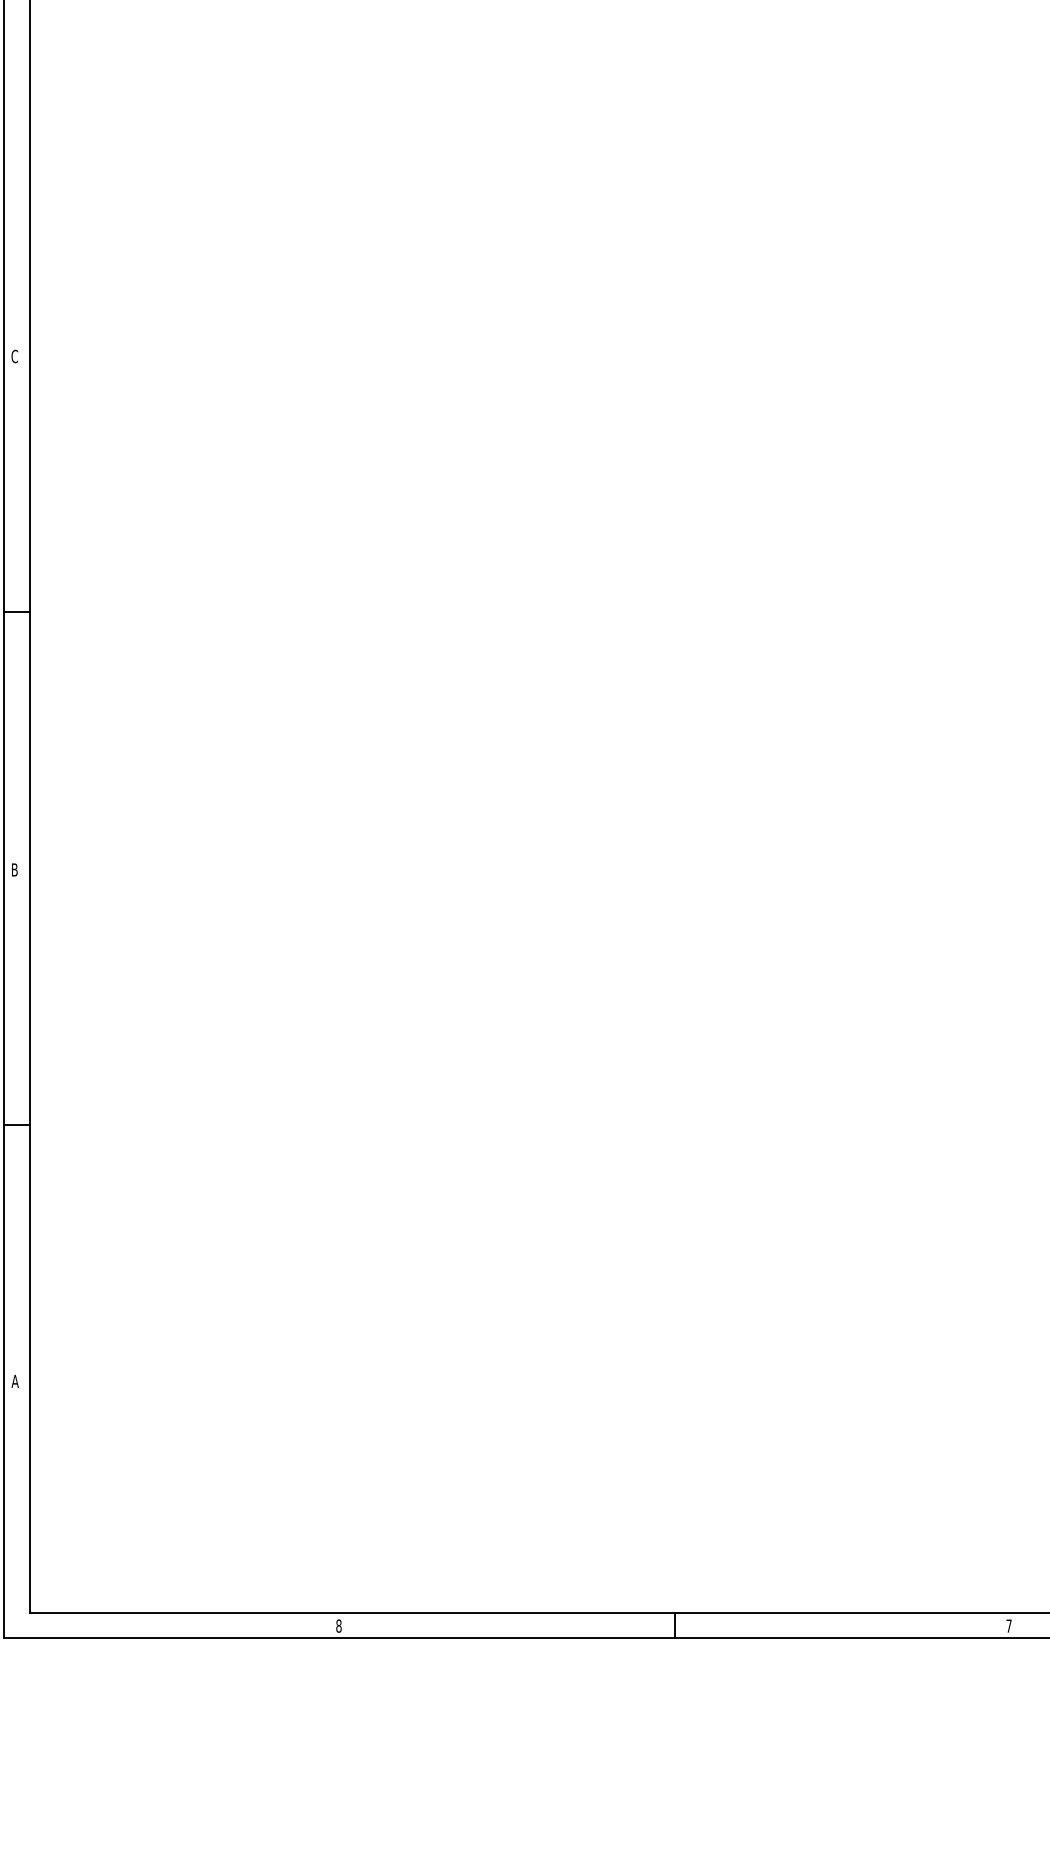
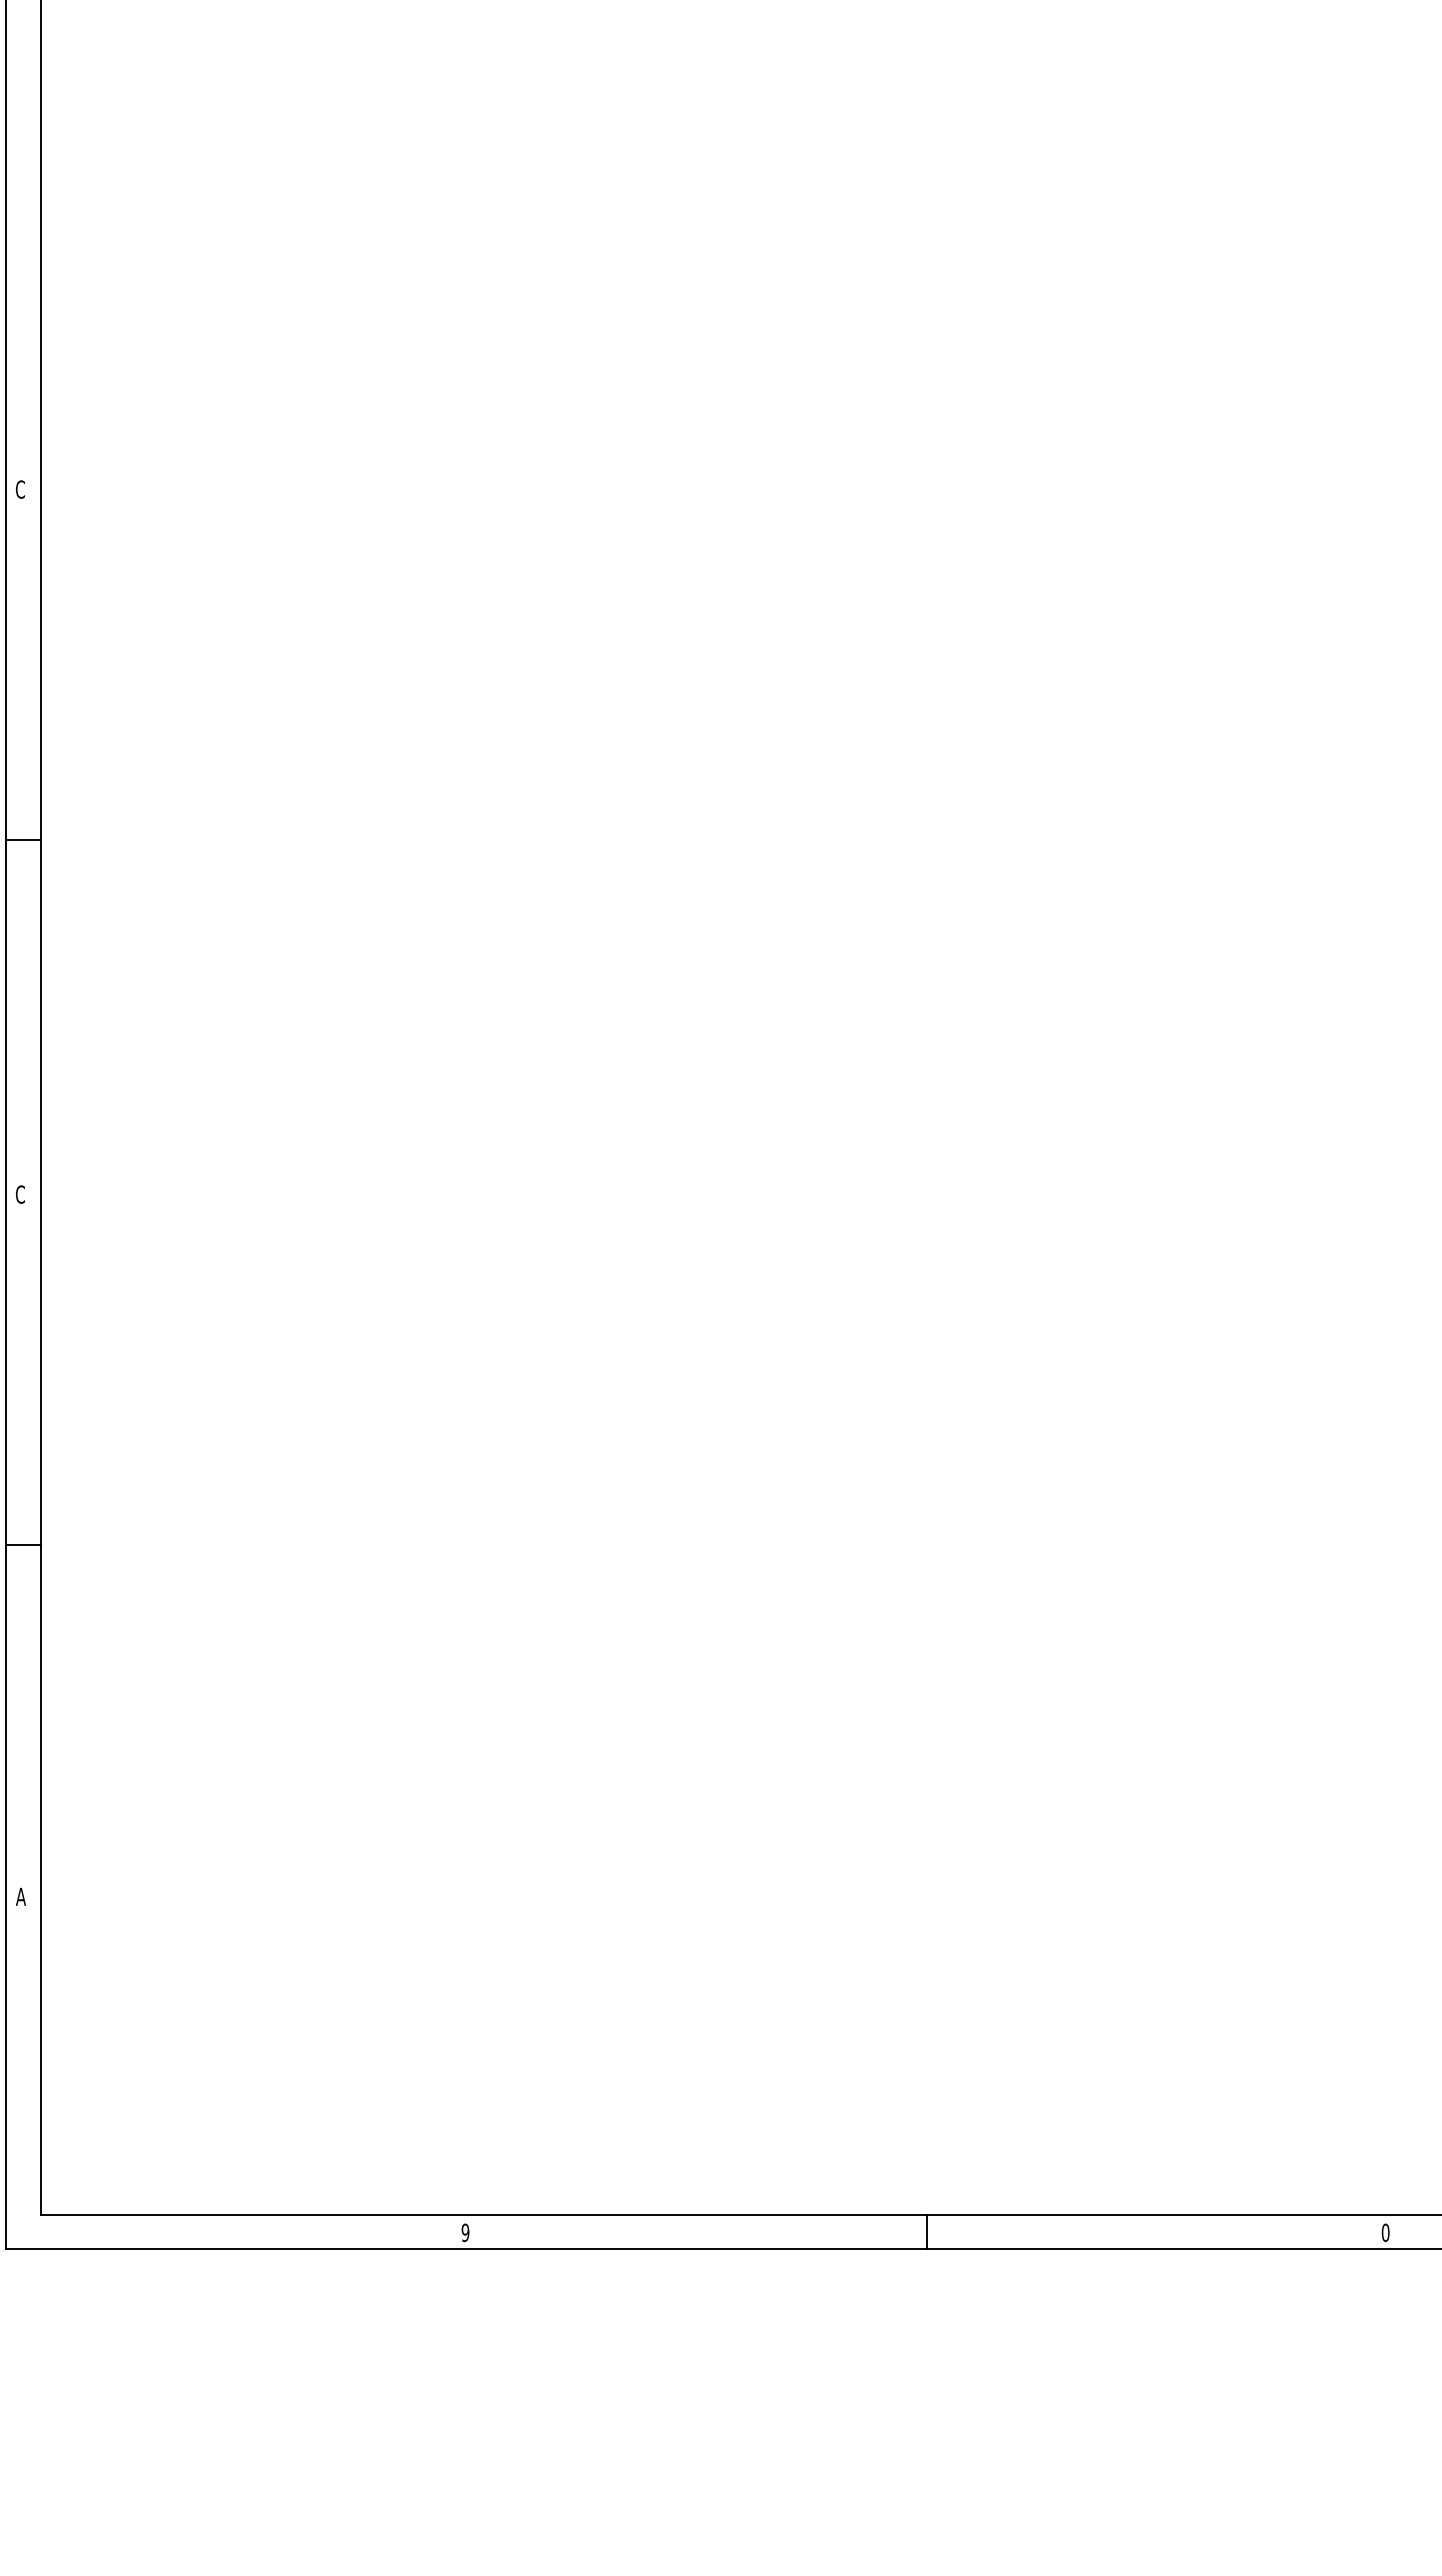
text: (14, 869) -> (20, 1194), B -> C
text: (338, 1625) -> (465, 2232), 8 -> 9
text: (1008, 1625) -> (1385, 2232), 7 -> 0

